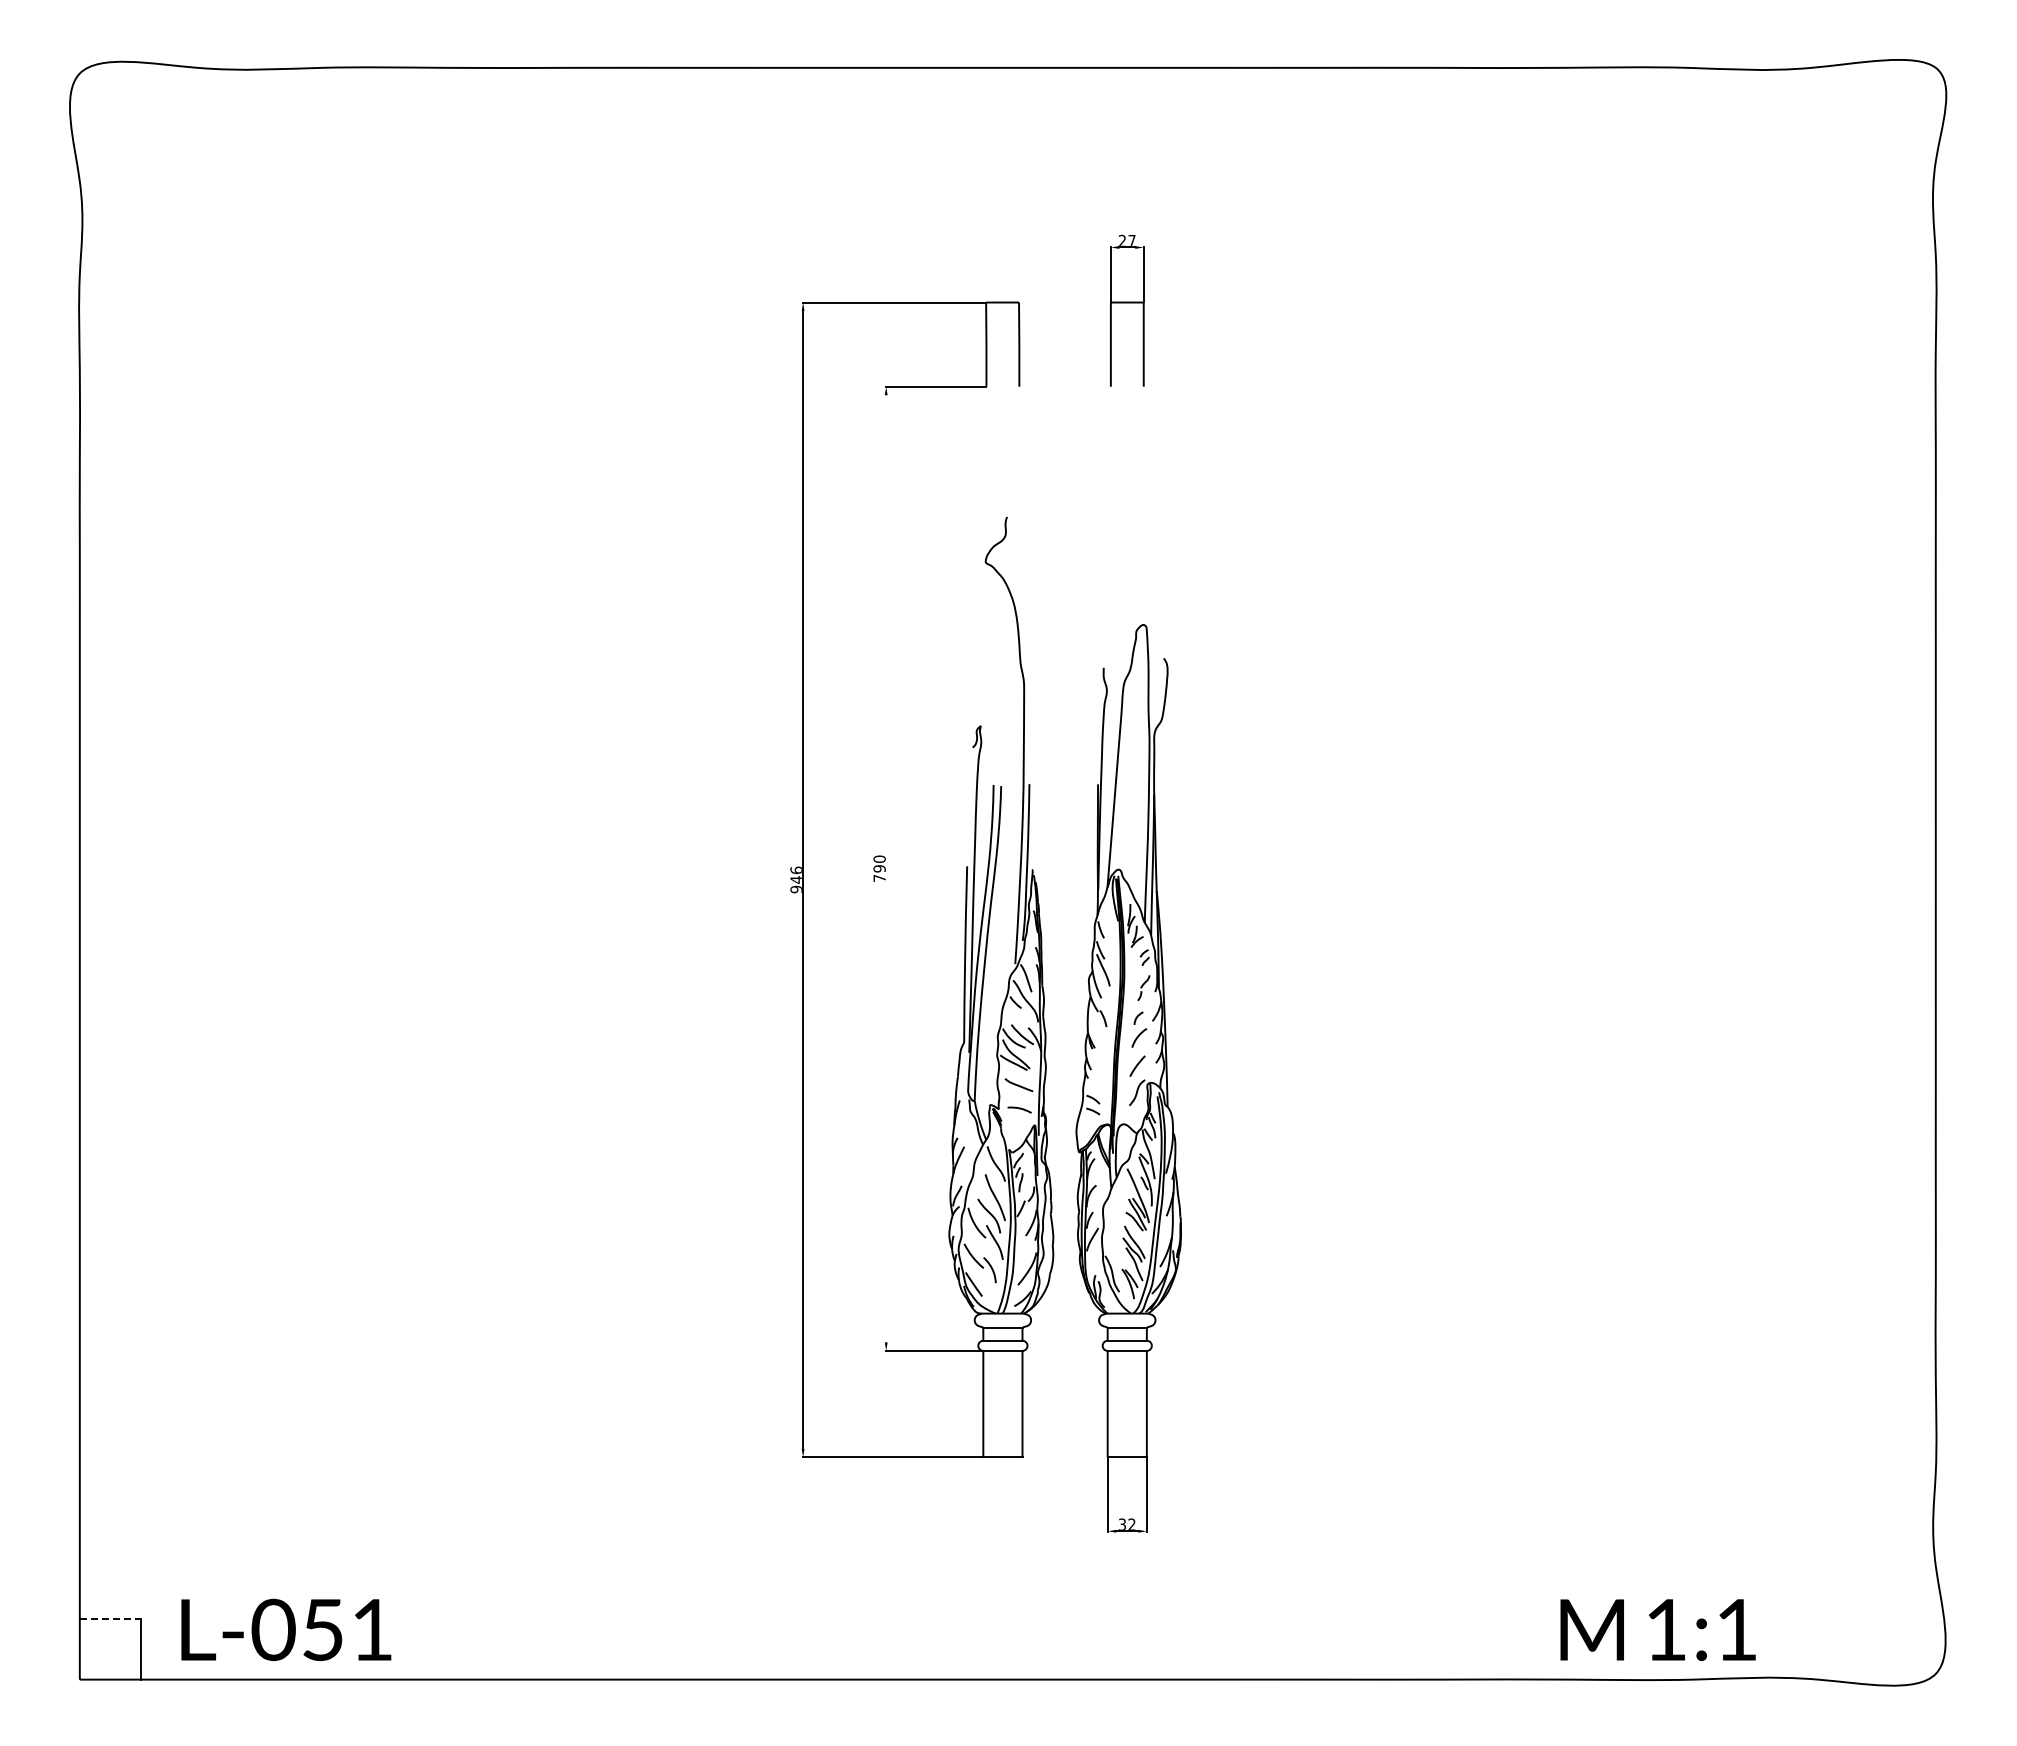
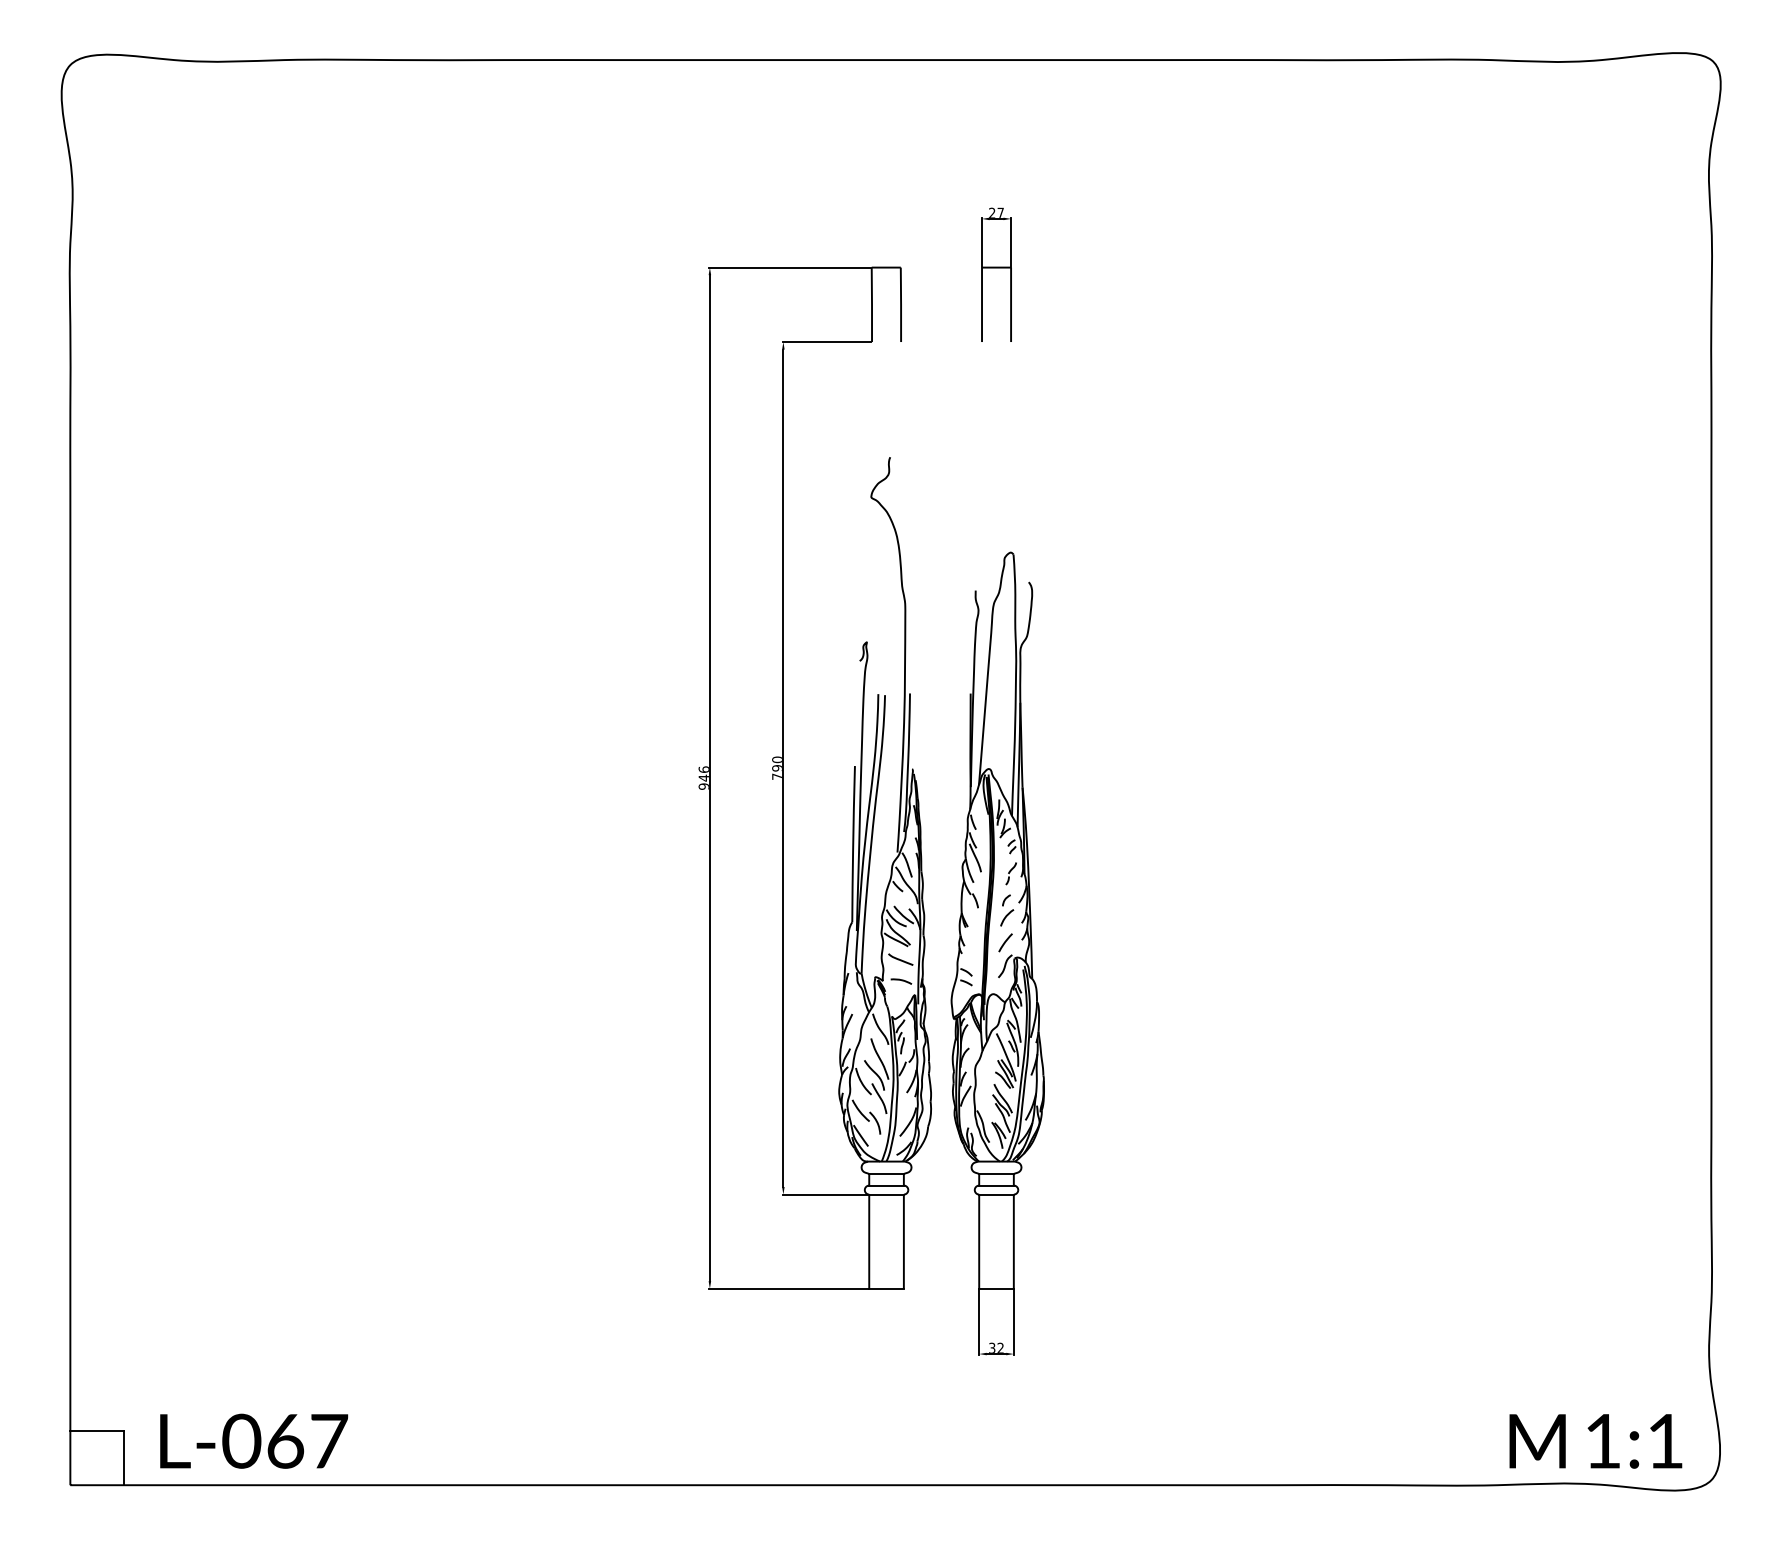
line: (886, 868) -> (783, 768), added
line: (110, 1618) -> (97, 1431), dashed -> solid
text: (1657, 1629) -> (1595, 1440), moved
text: (348, 1630) -> (307, 1441), L-051 -> L-067

